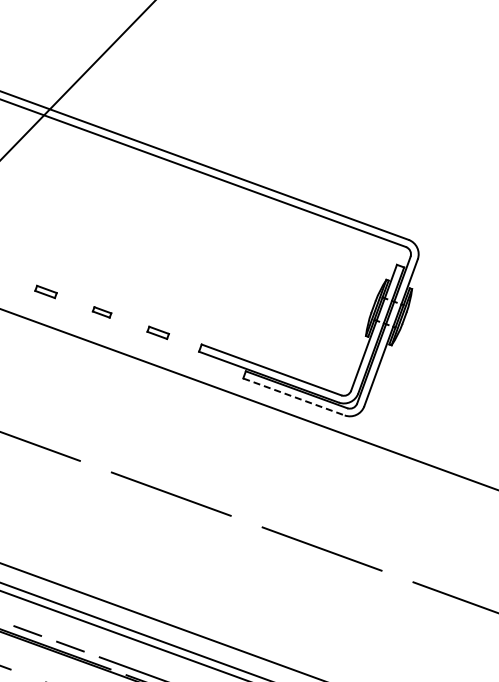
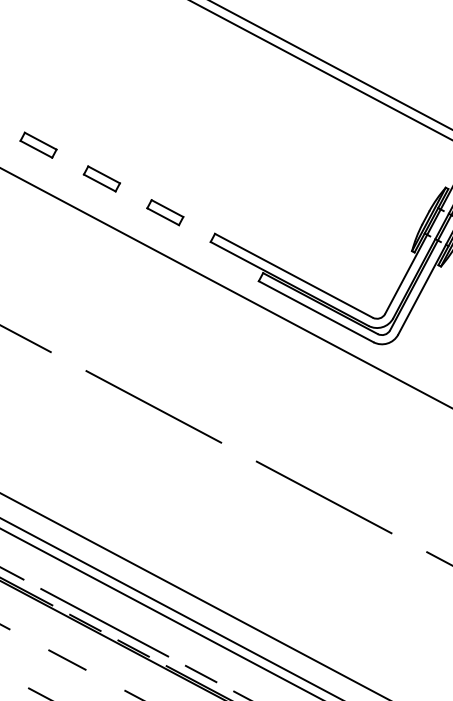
part: (45, 291) -> (37, 144), size x1.43
part: (101, 312) -> (101, 178), size x1.67
part: (157, 332) -> (164, 212), size x1.43
line: (294, 396) -> (316, 311), dashed -> solid

